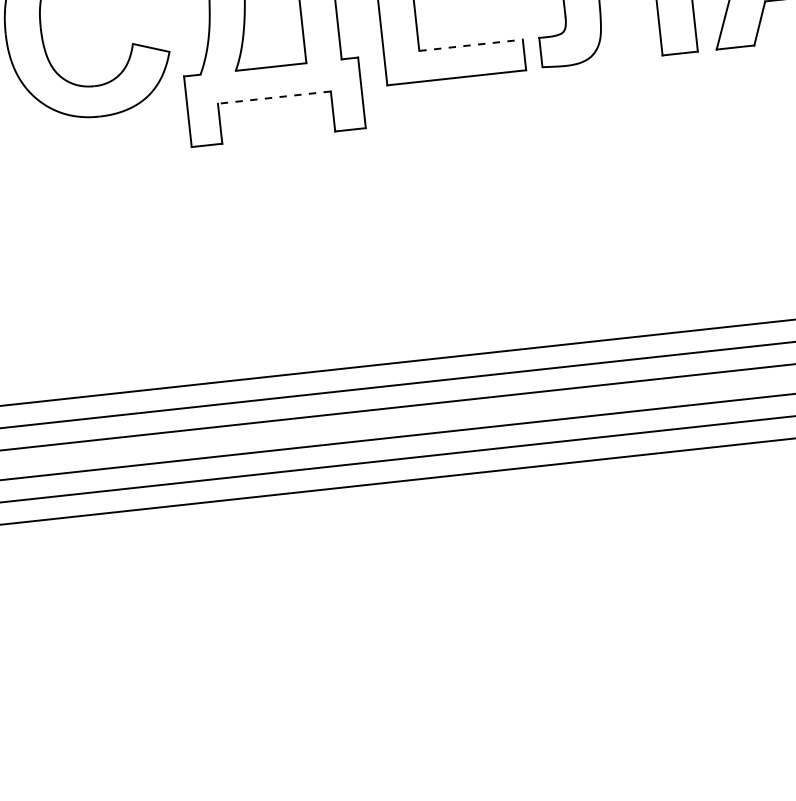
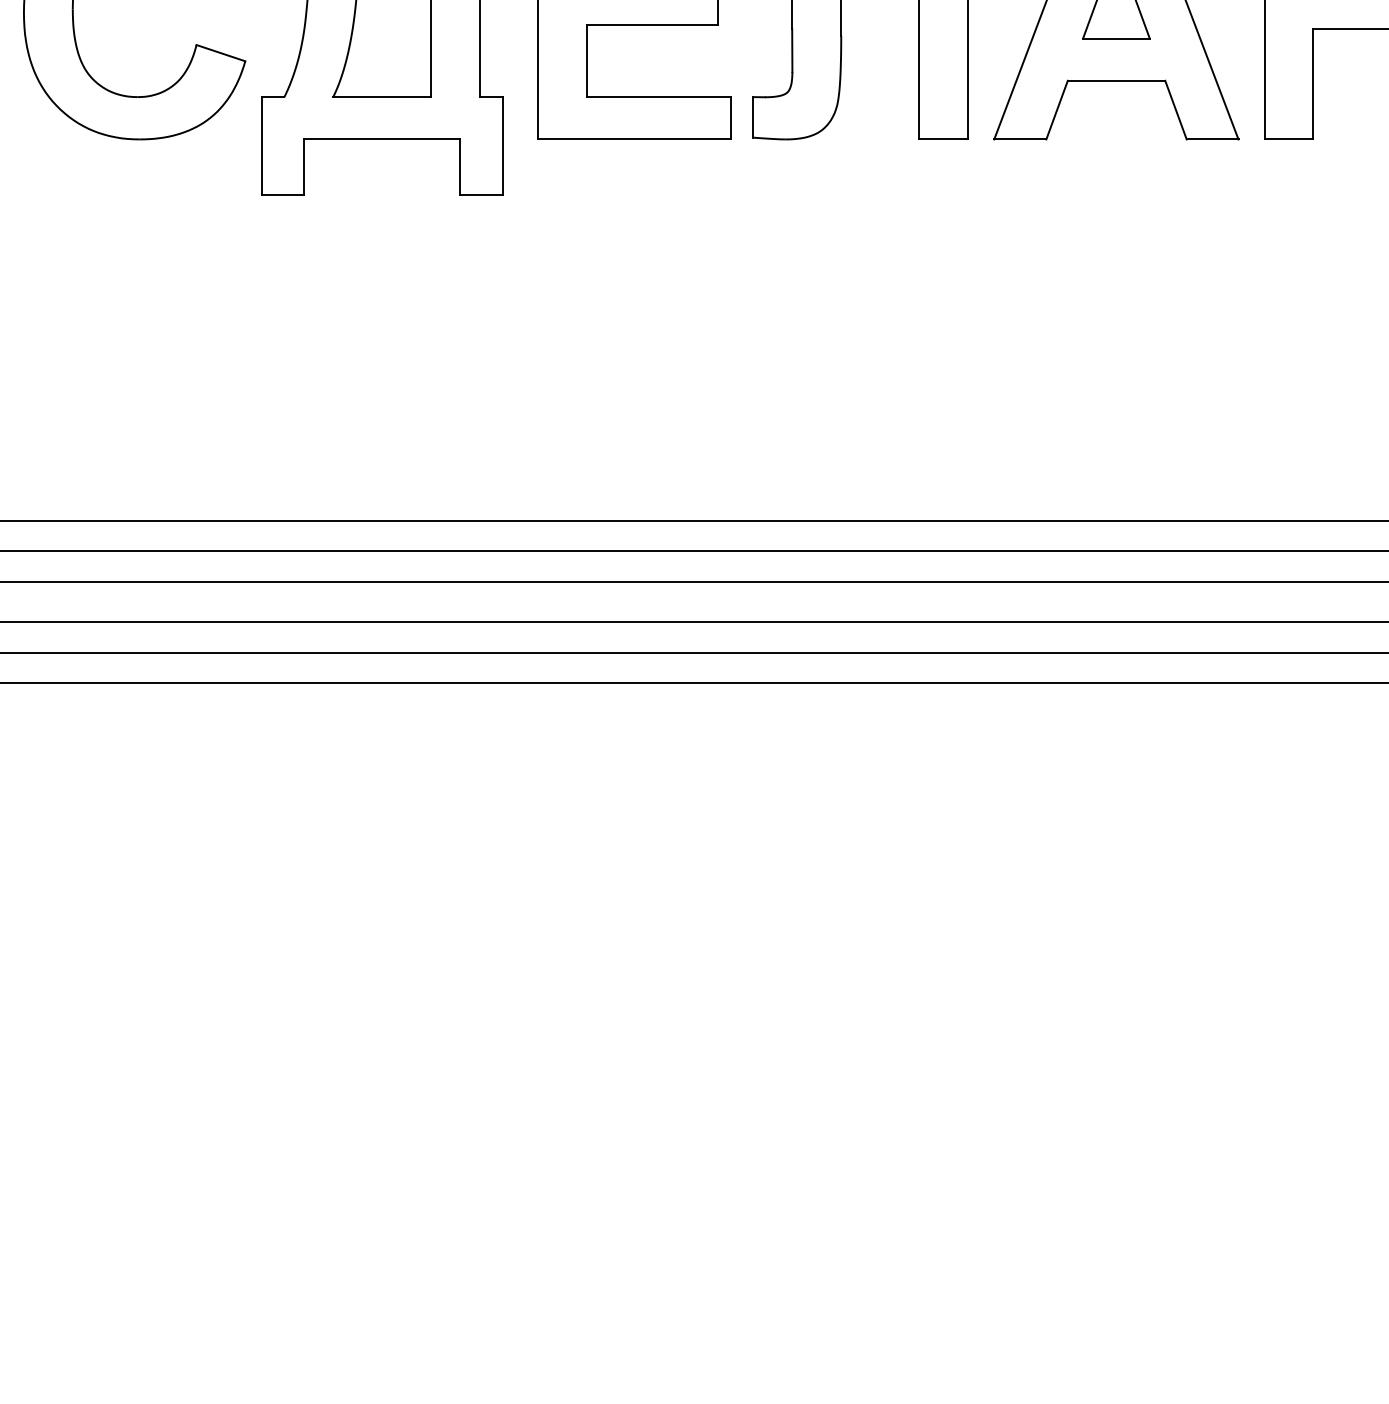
line: (470, 45) -> (658, 97), dashed -> solid
line: (273, 97) -> (381, 139), dashed -> solid

